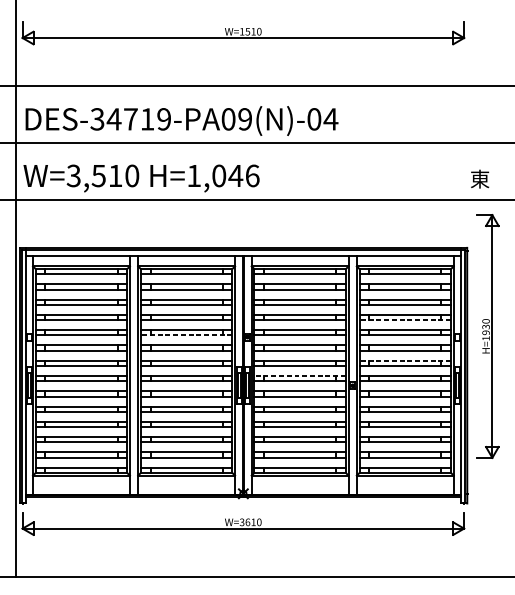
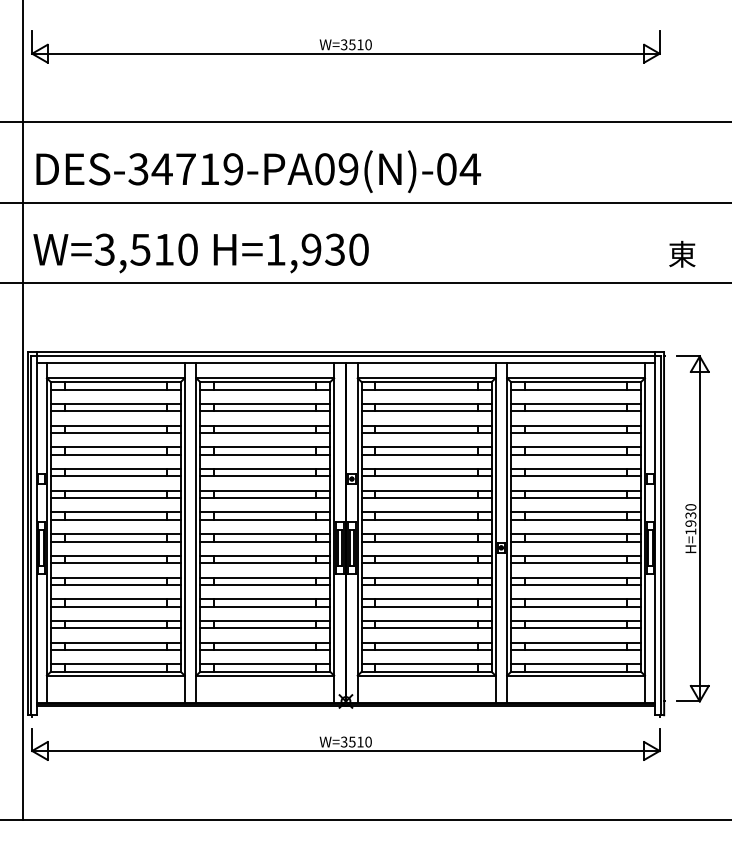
text: (241, 31) -> (343, 44), W=1510 -> W=3510
text: (235, 175) -> (334, 249), H=1,046 -> H=1,930
line: (405, 320) -> (576, 454), dashed -> solid
line: (186, 335) -> (265, 476), dashed -> solid
part: (487, 336) -> (692, 528), moved
line: (405, 360) -> (576, 512), dashed -> solid
line: (300, 376) -> (426, 534), dashed -> solid
text: (248, 521) -> (352, 741), W=3610 -> W=3510

